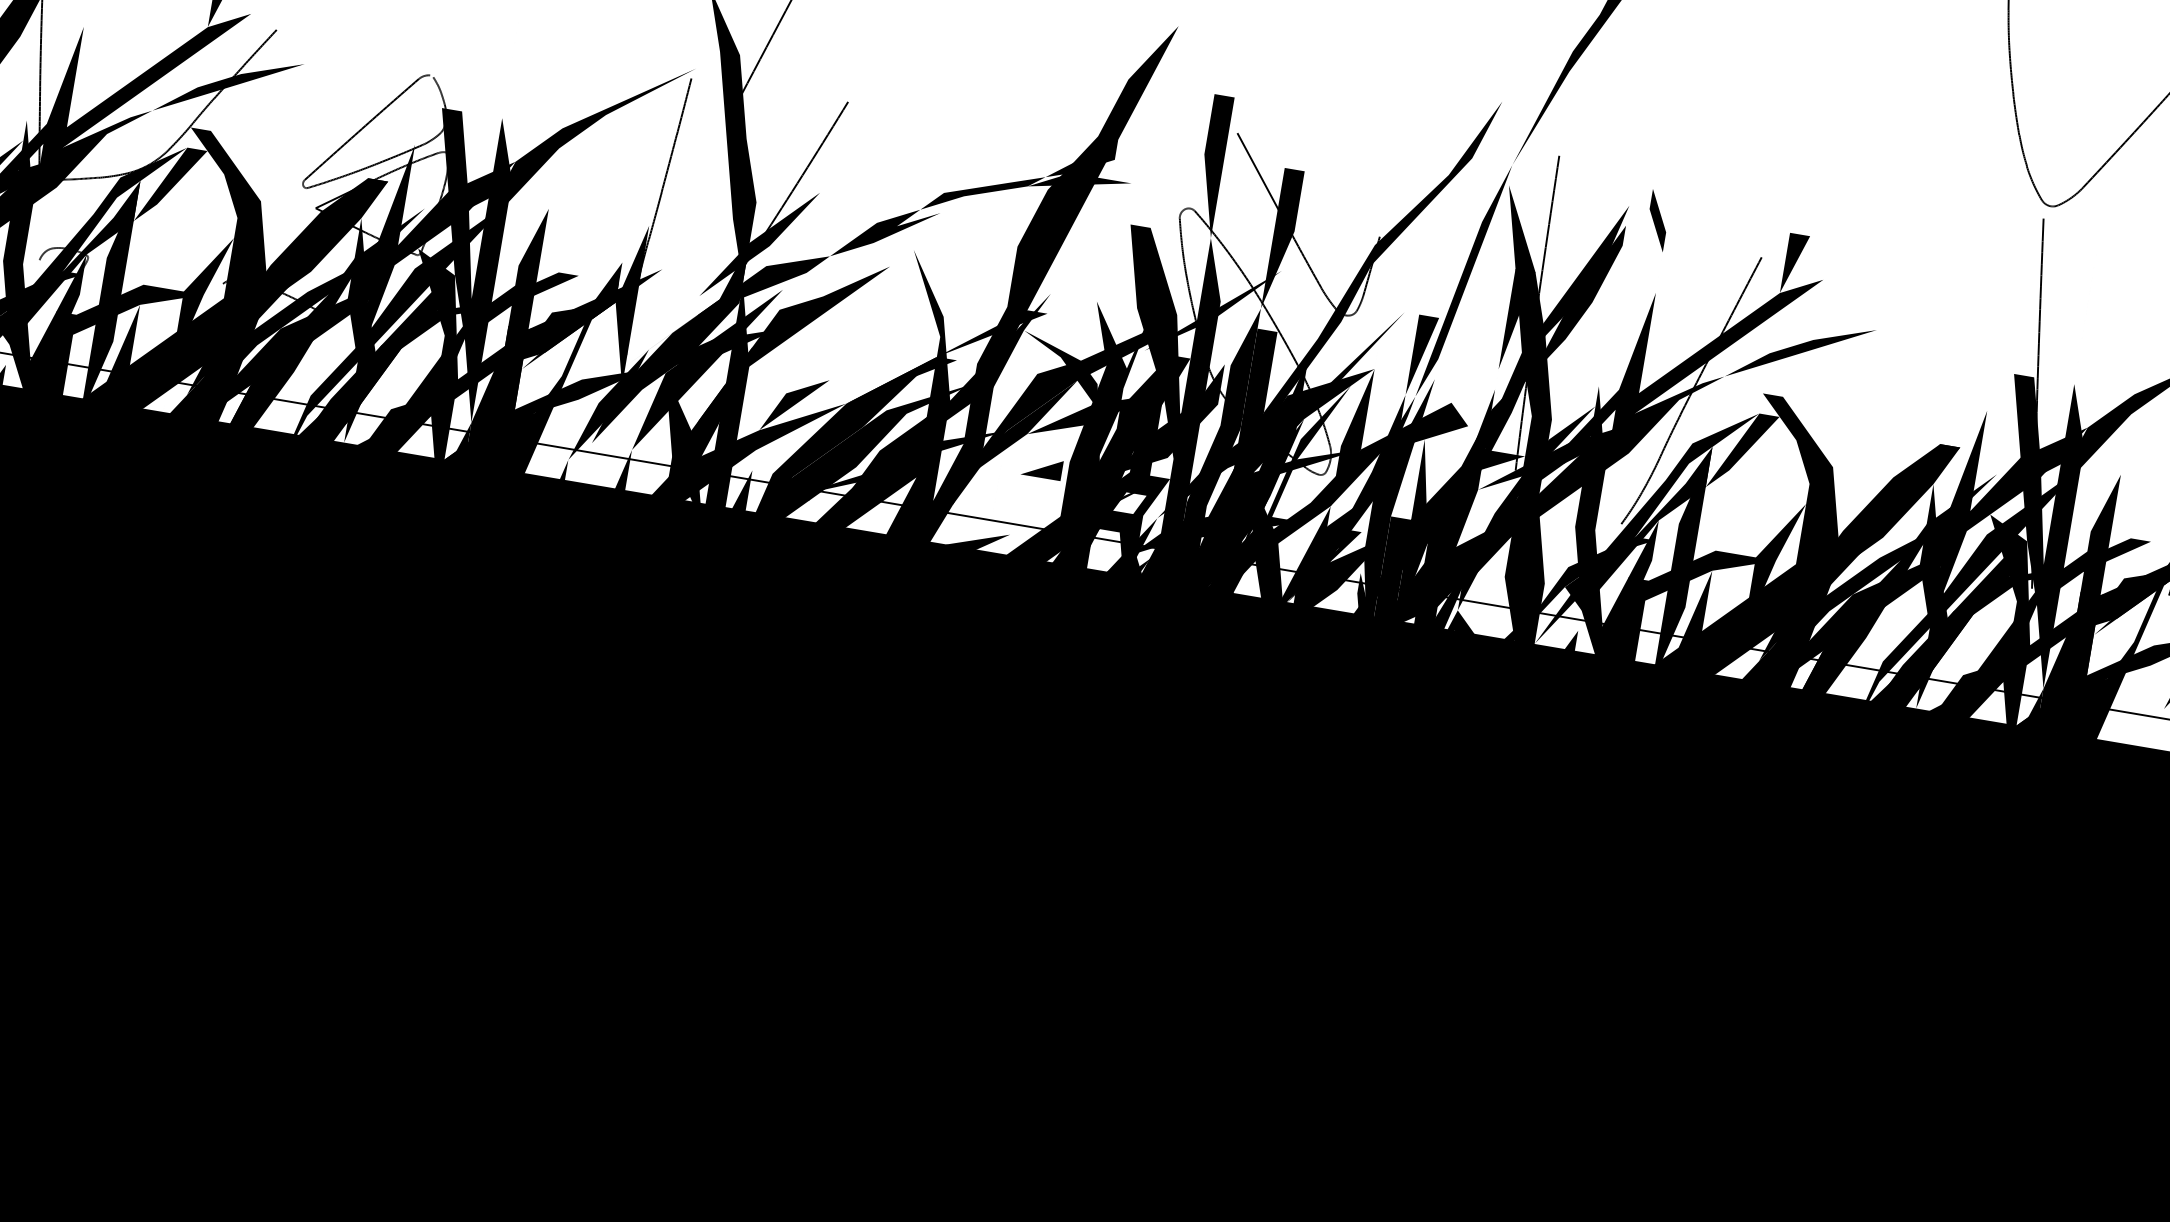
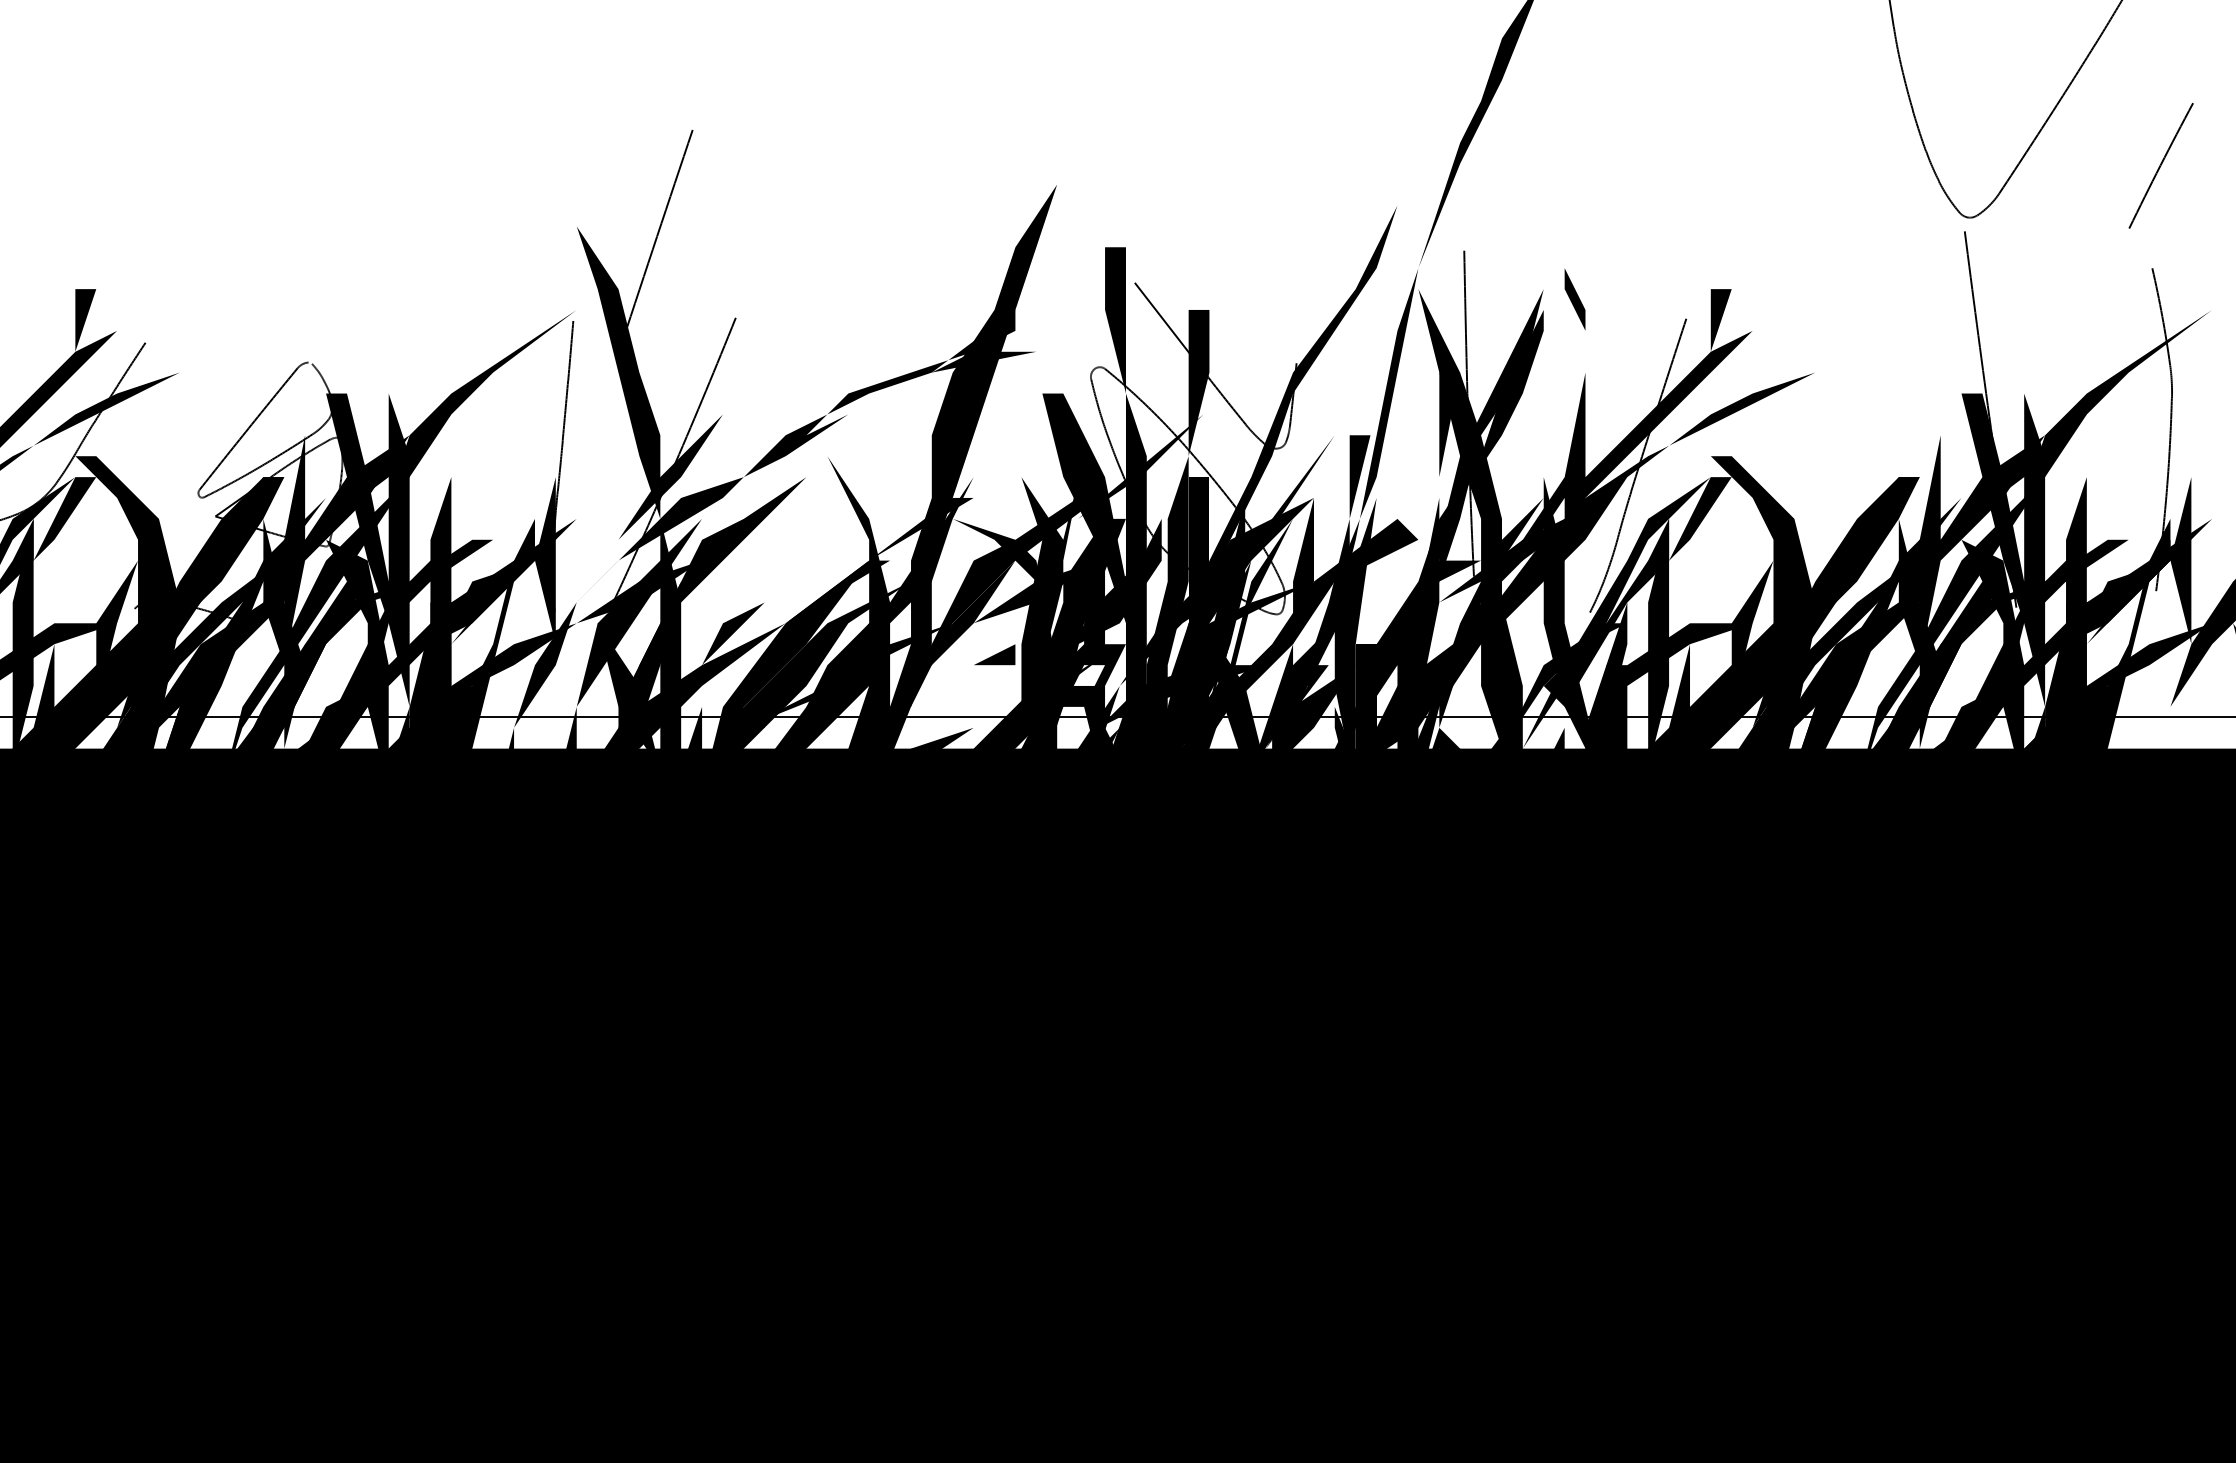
fill: (670, 342) -> (597, 591), removed
fill: (1417, 540) -> (1386, 664), removed

